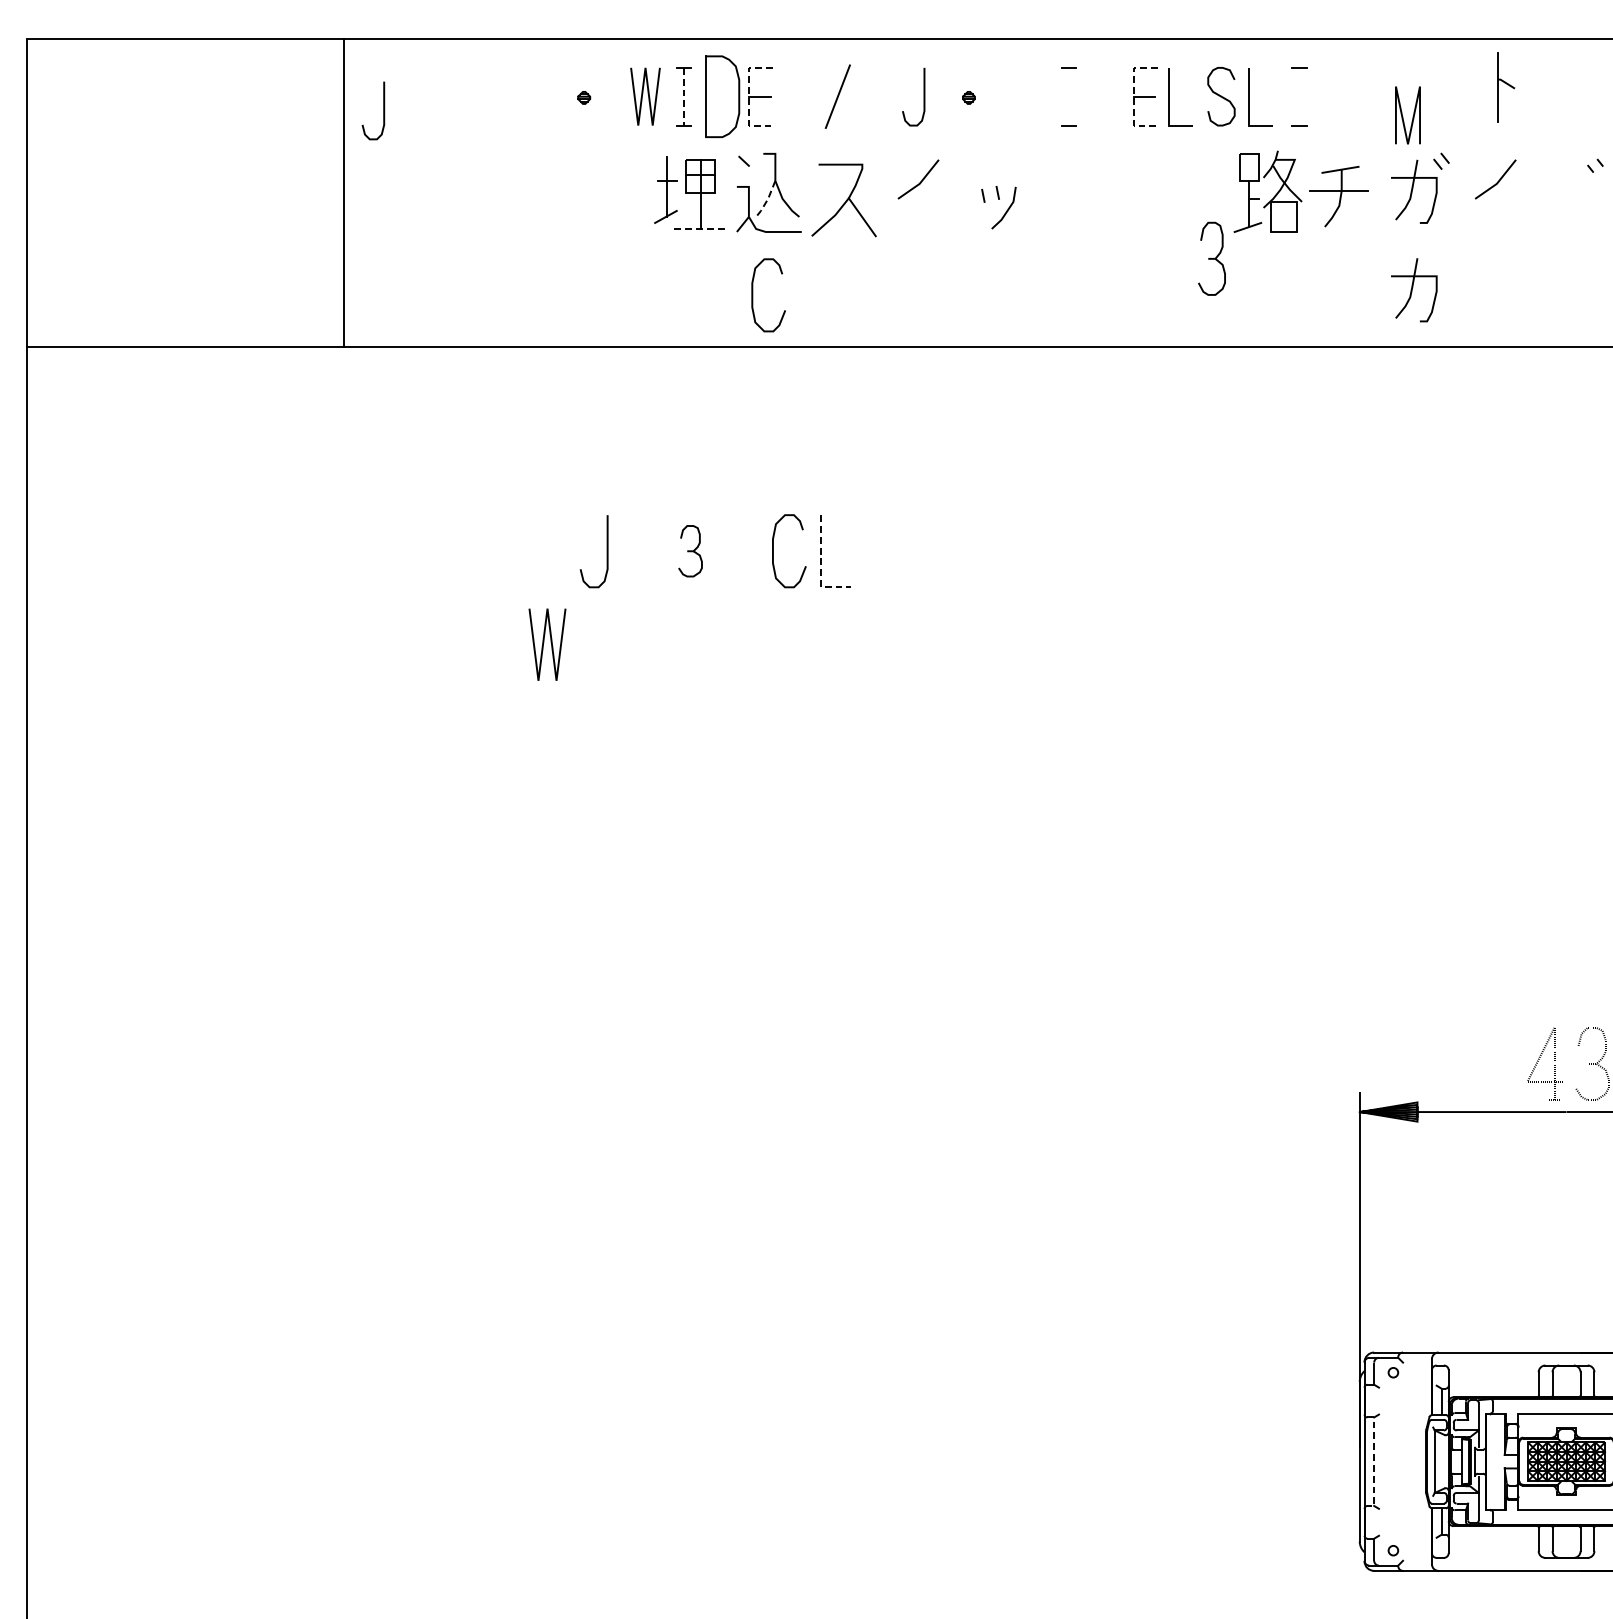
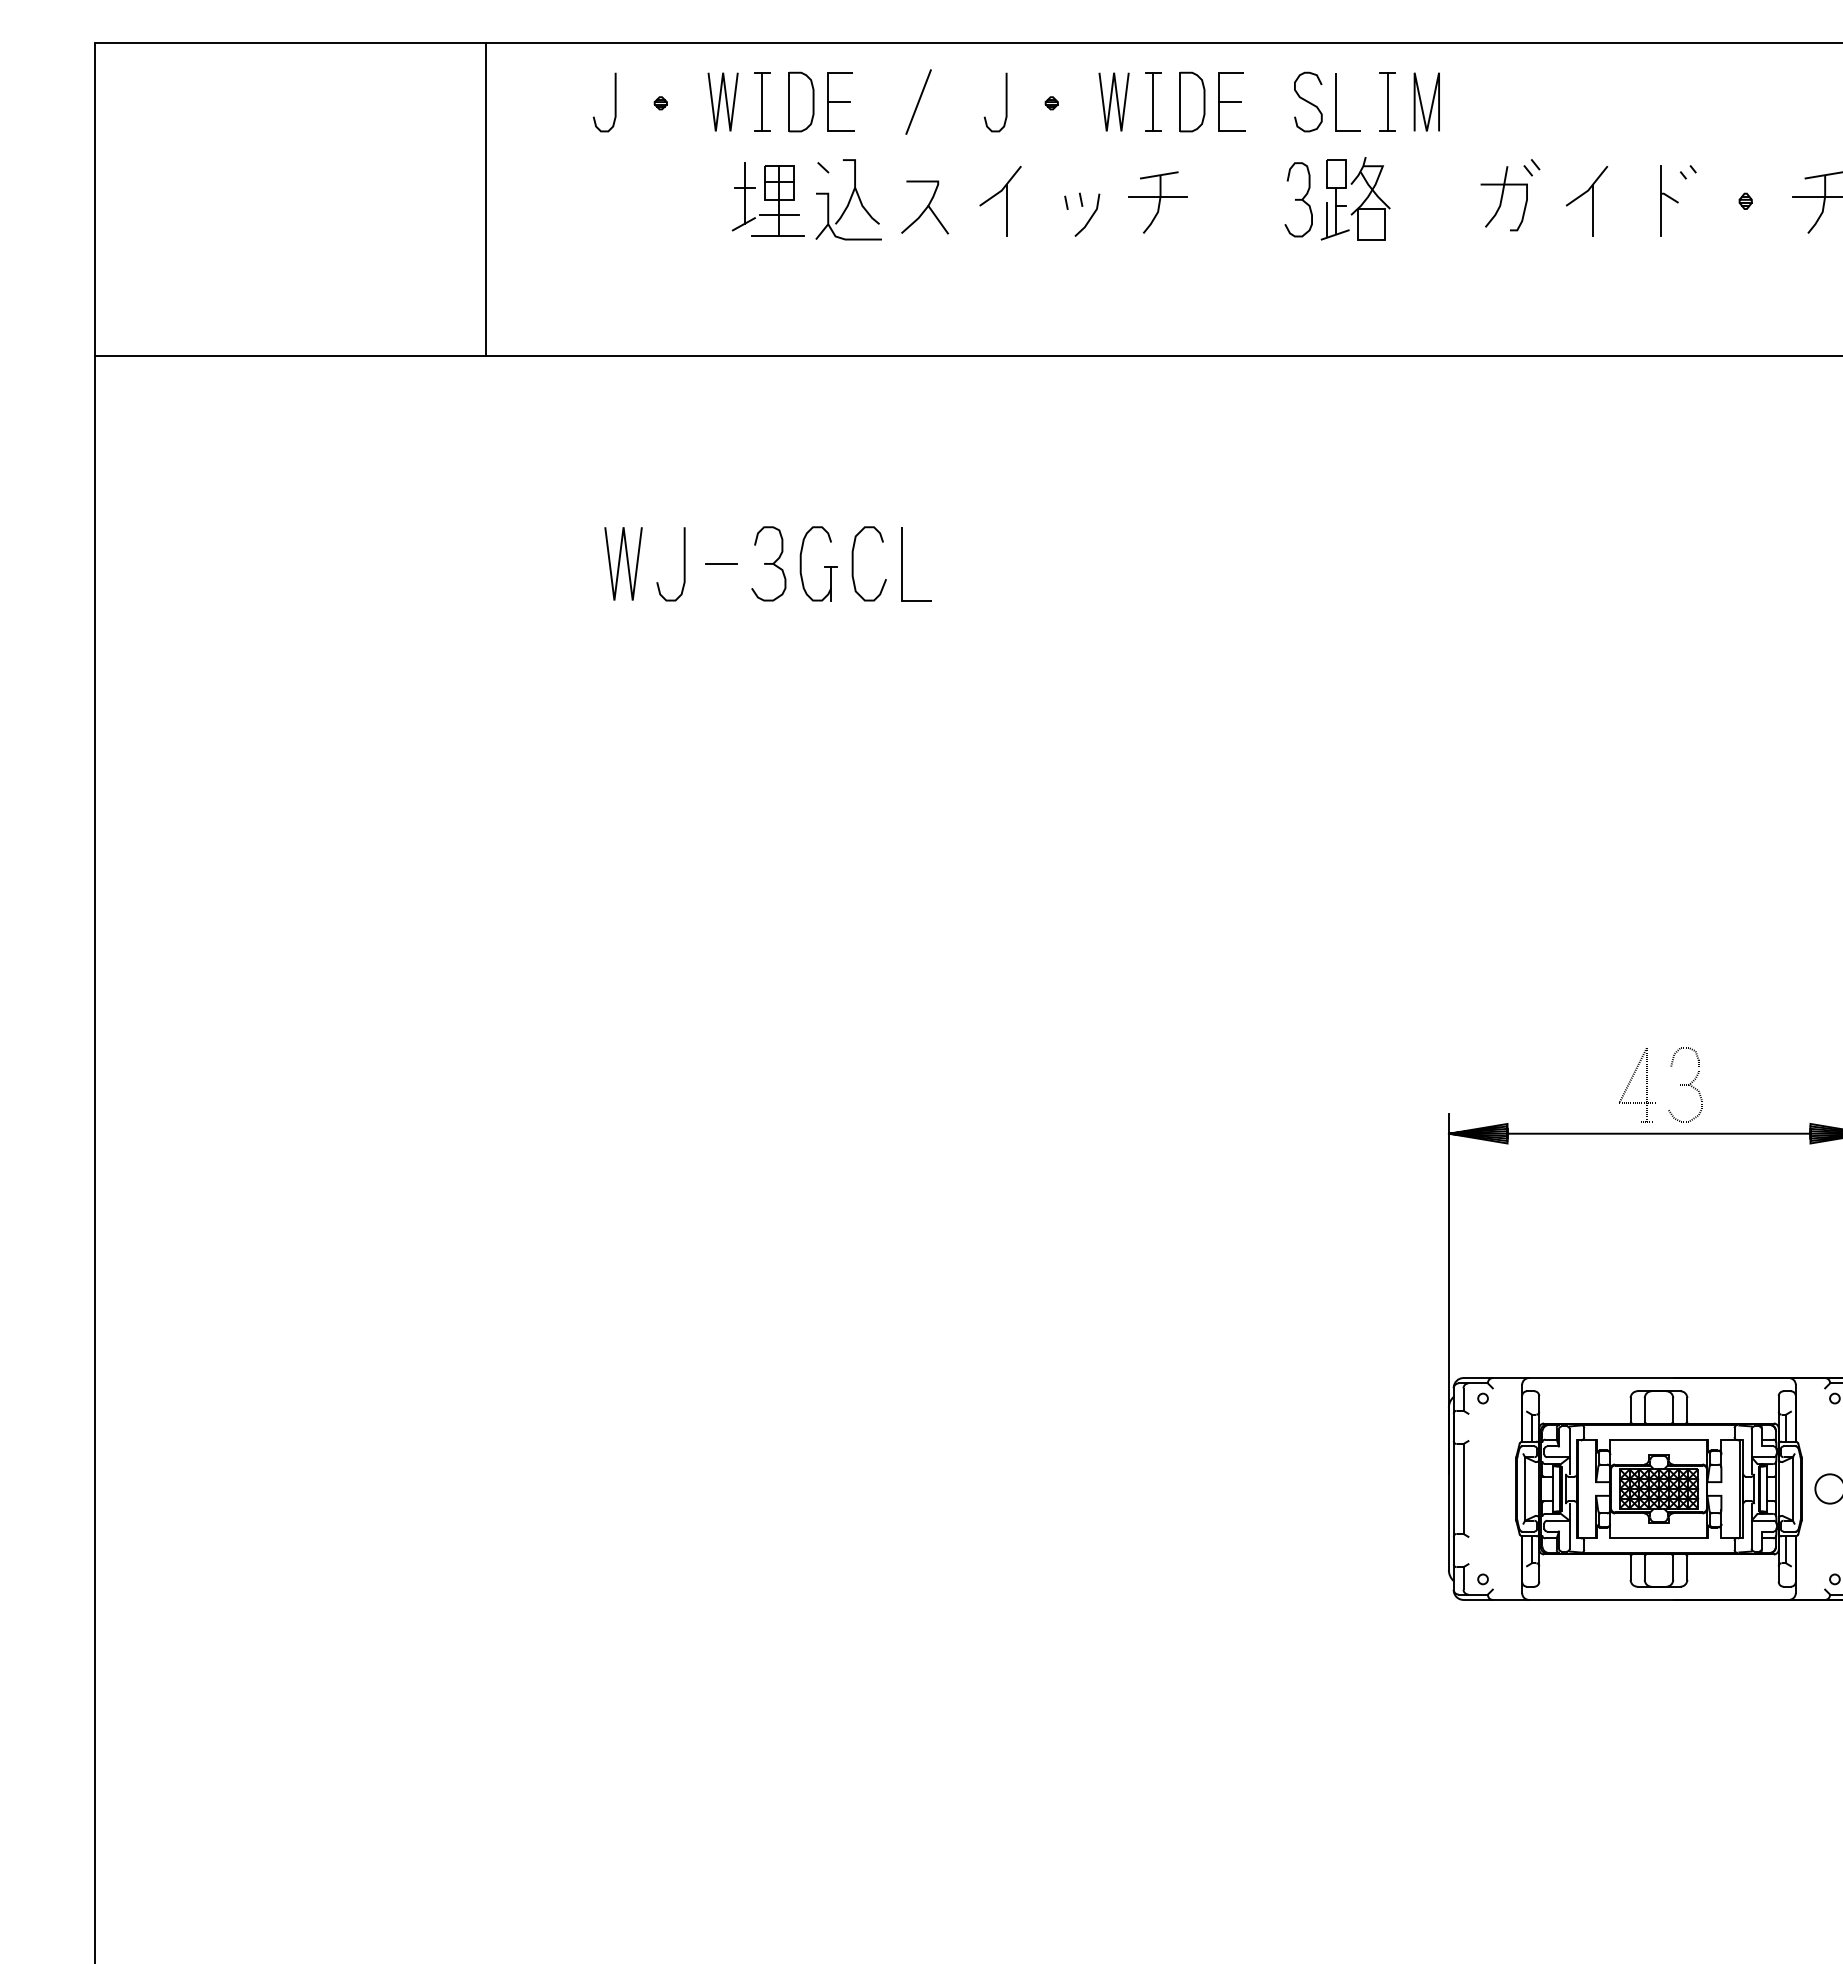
part: (1506, 86) -> (1669, 200), moved
part: (722, 96) -> (801, 101), size x0.71
line: (1027, 96) -> (1111, 101), added
line: (1069, 96) -> (1153, 101), added
part: (1107, 96) -> (1192, 101), added
line: (1299, 96) -> (1387, 101), added
line: (684, 97) -> (762, 102), dashed -> solid
line: (1169, 97) -> (1255, 102), removed
line: (749, 98) -> (828, 103), dashed -> solid
line: (1134, 98) -> (1219, 103), dashed -> solid
curve: (383, 110) -> (614, 102), moved
line: (1402, 114) -> (1421, 101), moved
line: (344, 192) -> (486, 199), moved
part: (1338, 196) -> (1157, 202), moved
line: (766, 200) -> (846, 207), dashed -> solid
part: (843, 200) -> (924, 207), size x0.71
line: (924, 203) -> (1006, 210), added
line: (1502, 203) -> (1593, 210), added
line: (699, 208) -> (778, 215), added
line: (1239, 212) -> (1326, 219), added
line: (699, 229) -> (778, 236), dashed -> solid
part: (1211, 258) -> (1298, 199), moved
part: (1413, 290) -> (1503, 298), removed
curve: (753, 294) -> (832, 303), removed
line: (643, 550) -> (721, 563), added
part: (690, 550) -> (768, 563), size x1.43
part: (745, 553) -> (824, 566), added
line: (821, 566) -> (901, 579), dashed -> solid
line: (544, 643) -> (620, 562), moved
line: (1374, 1461) -> (1463, 1488), dashed -> solid

